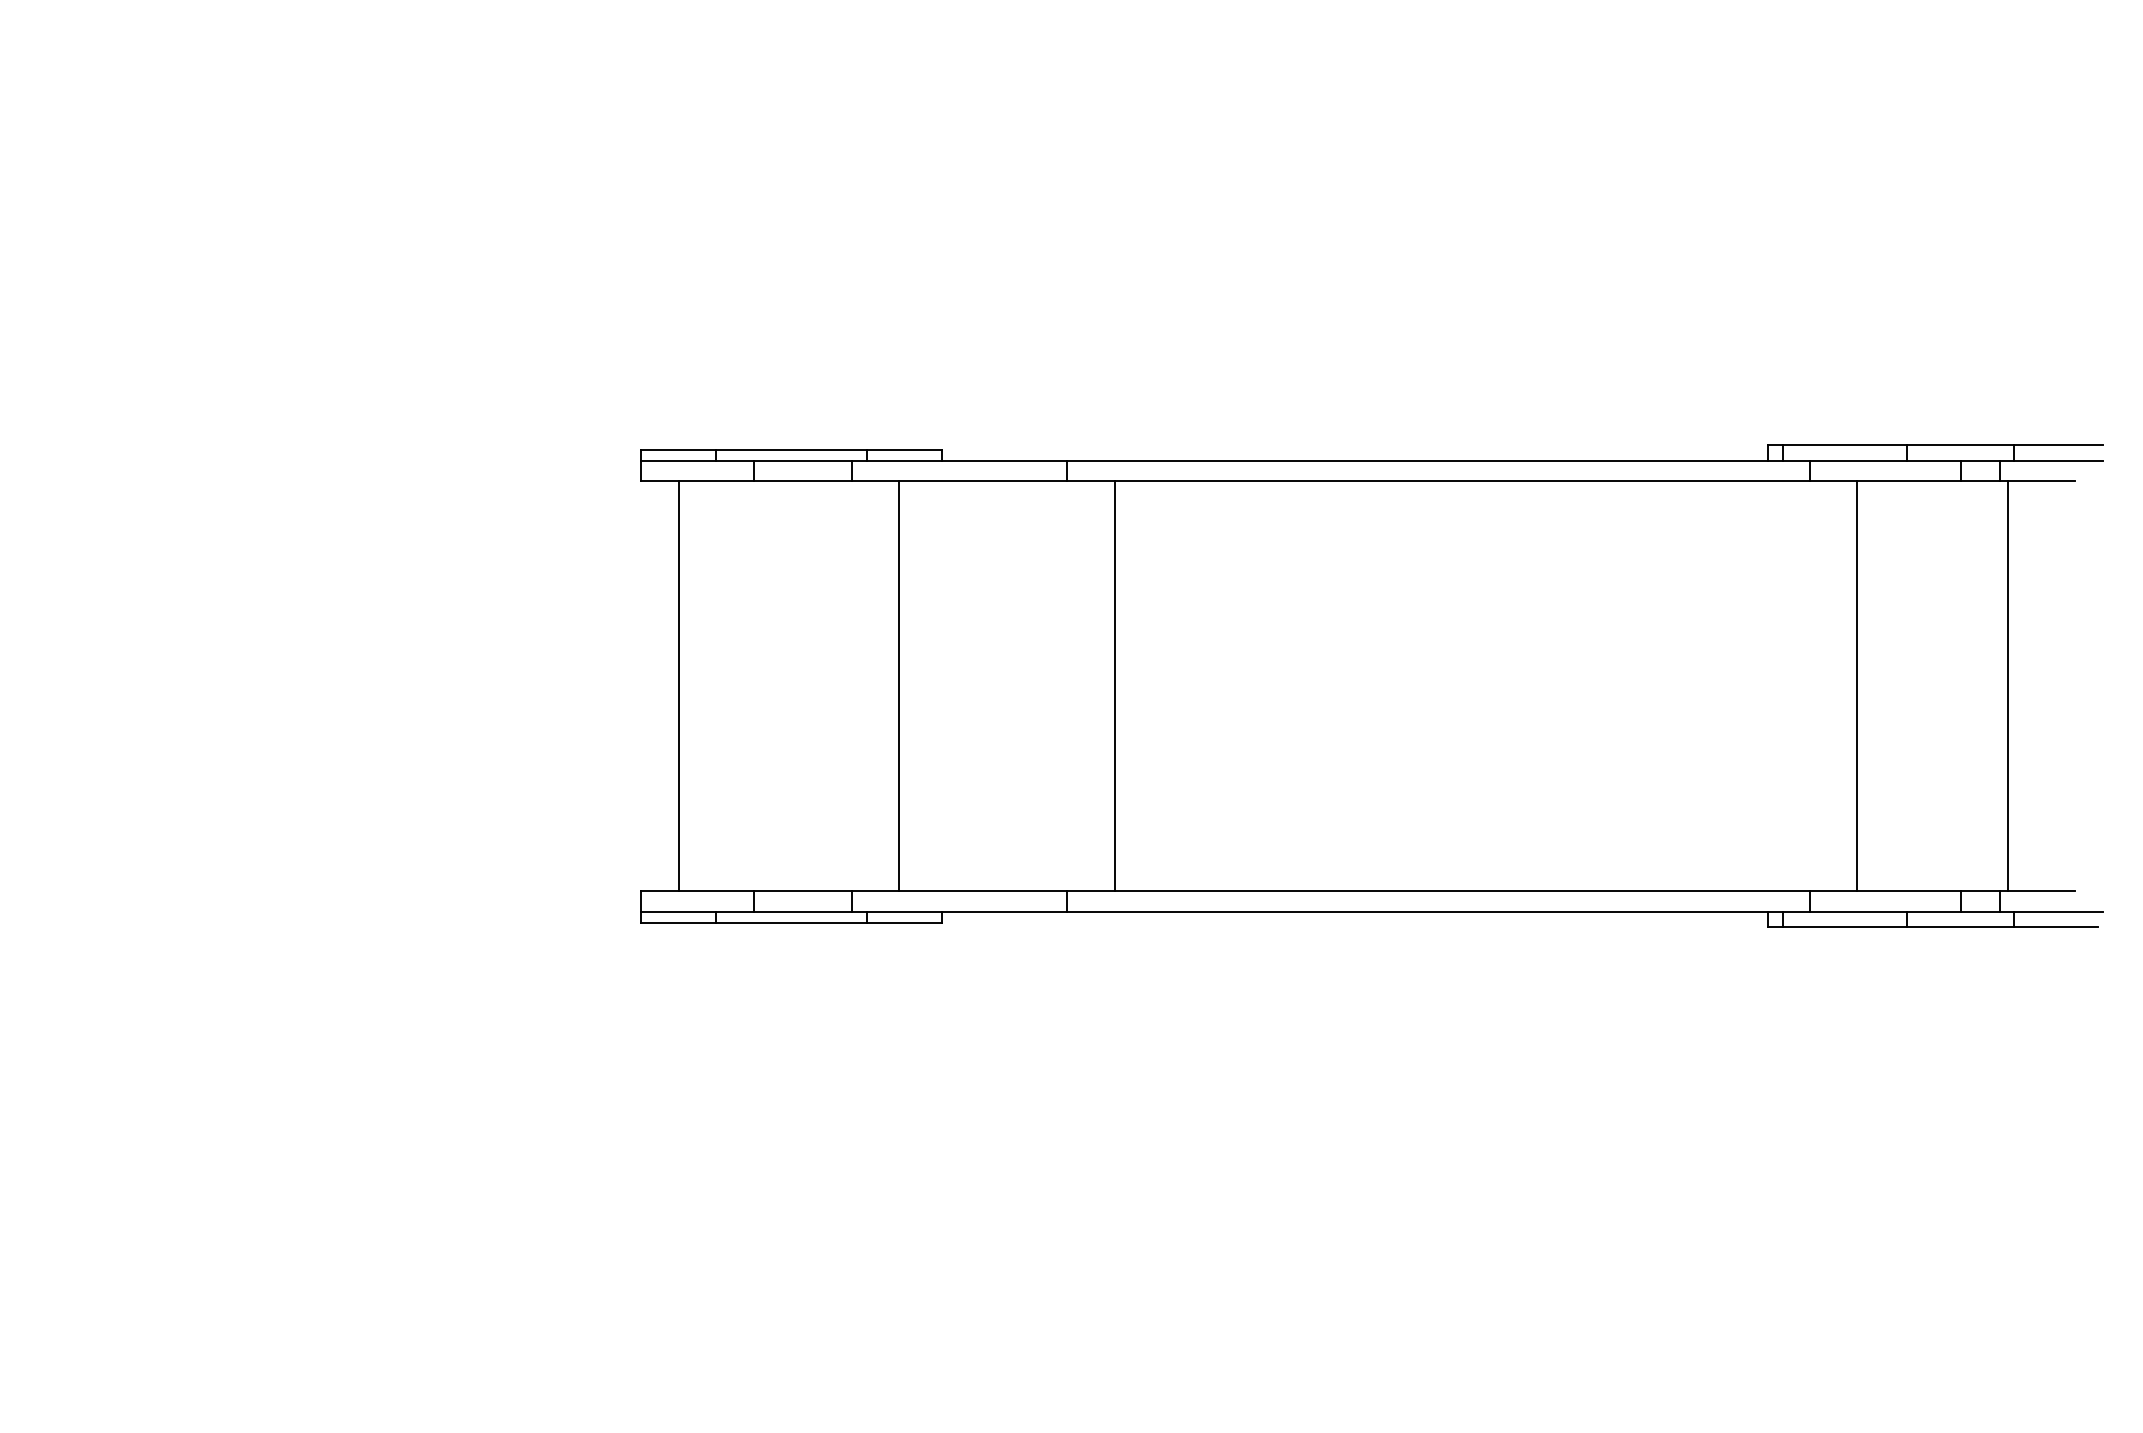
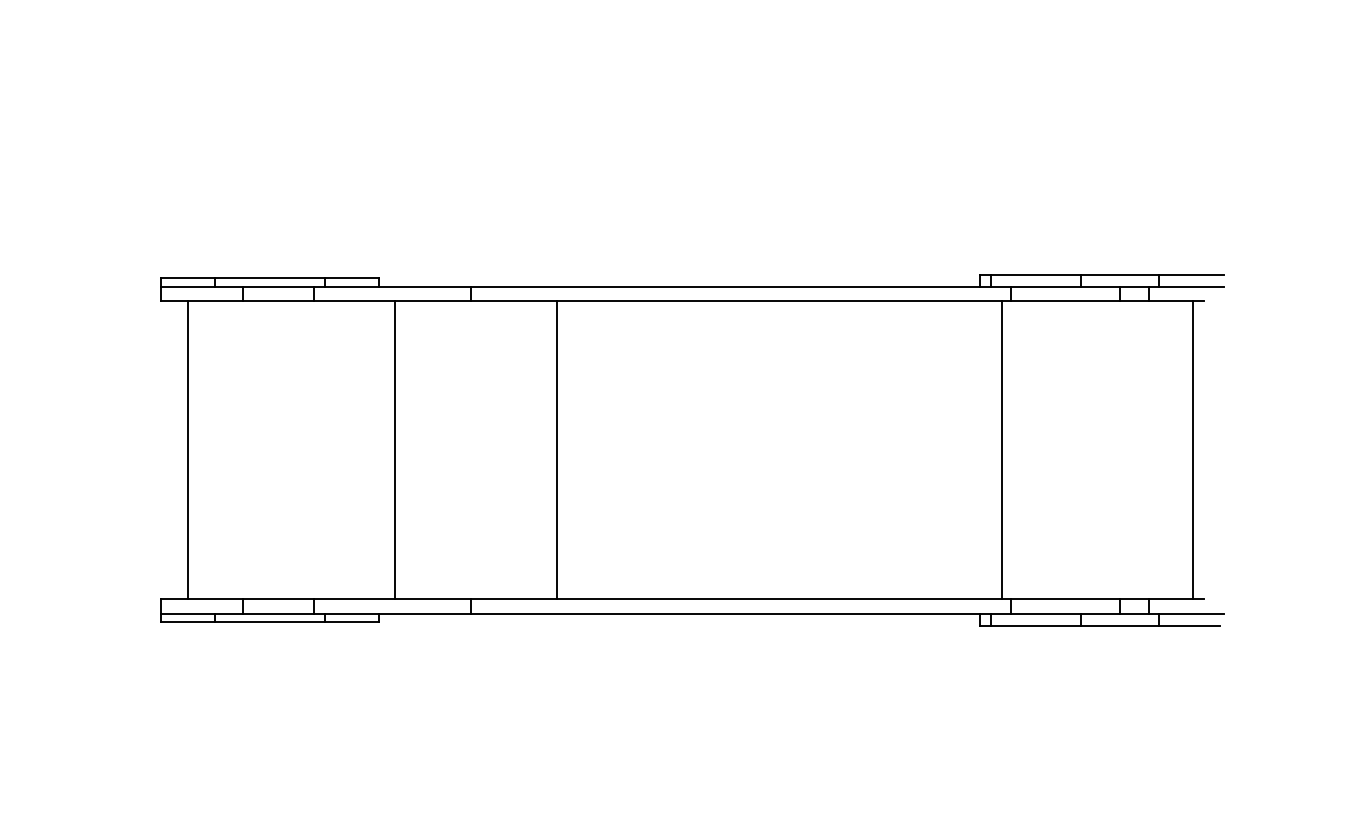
line: (899, 686) -> (395, 450), moved
line: (1114, 686) -> (556, 450), moved
line: (1857, 686) -> (1002, 450), moved
line: (2007, 686) -> (1192, 450), moved

